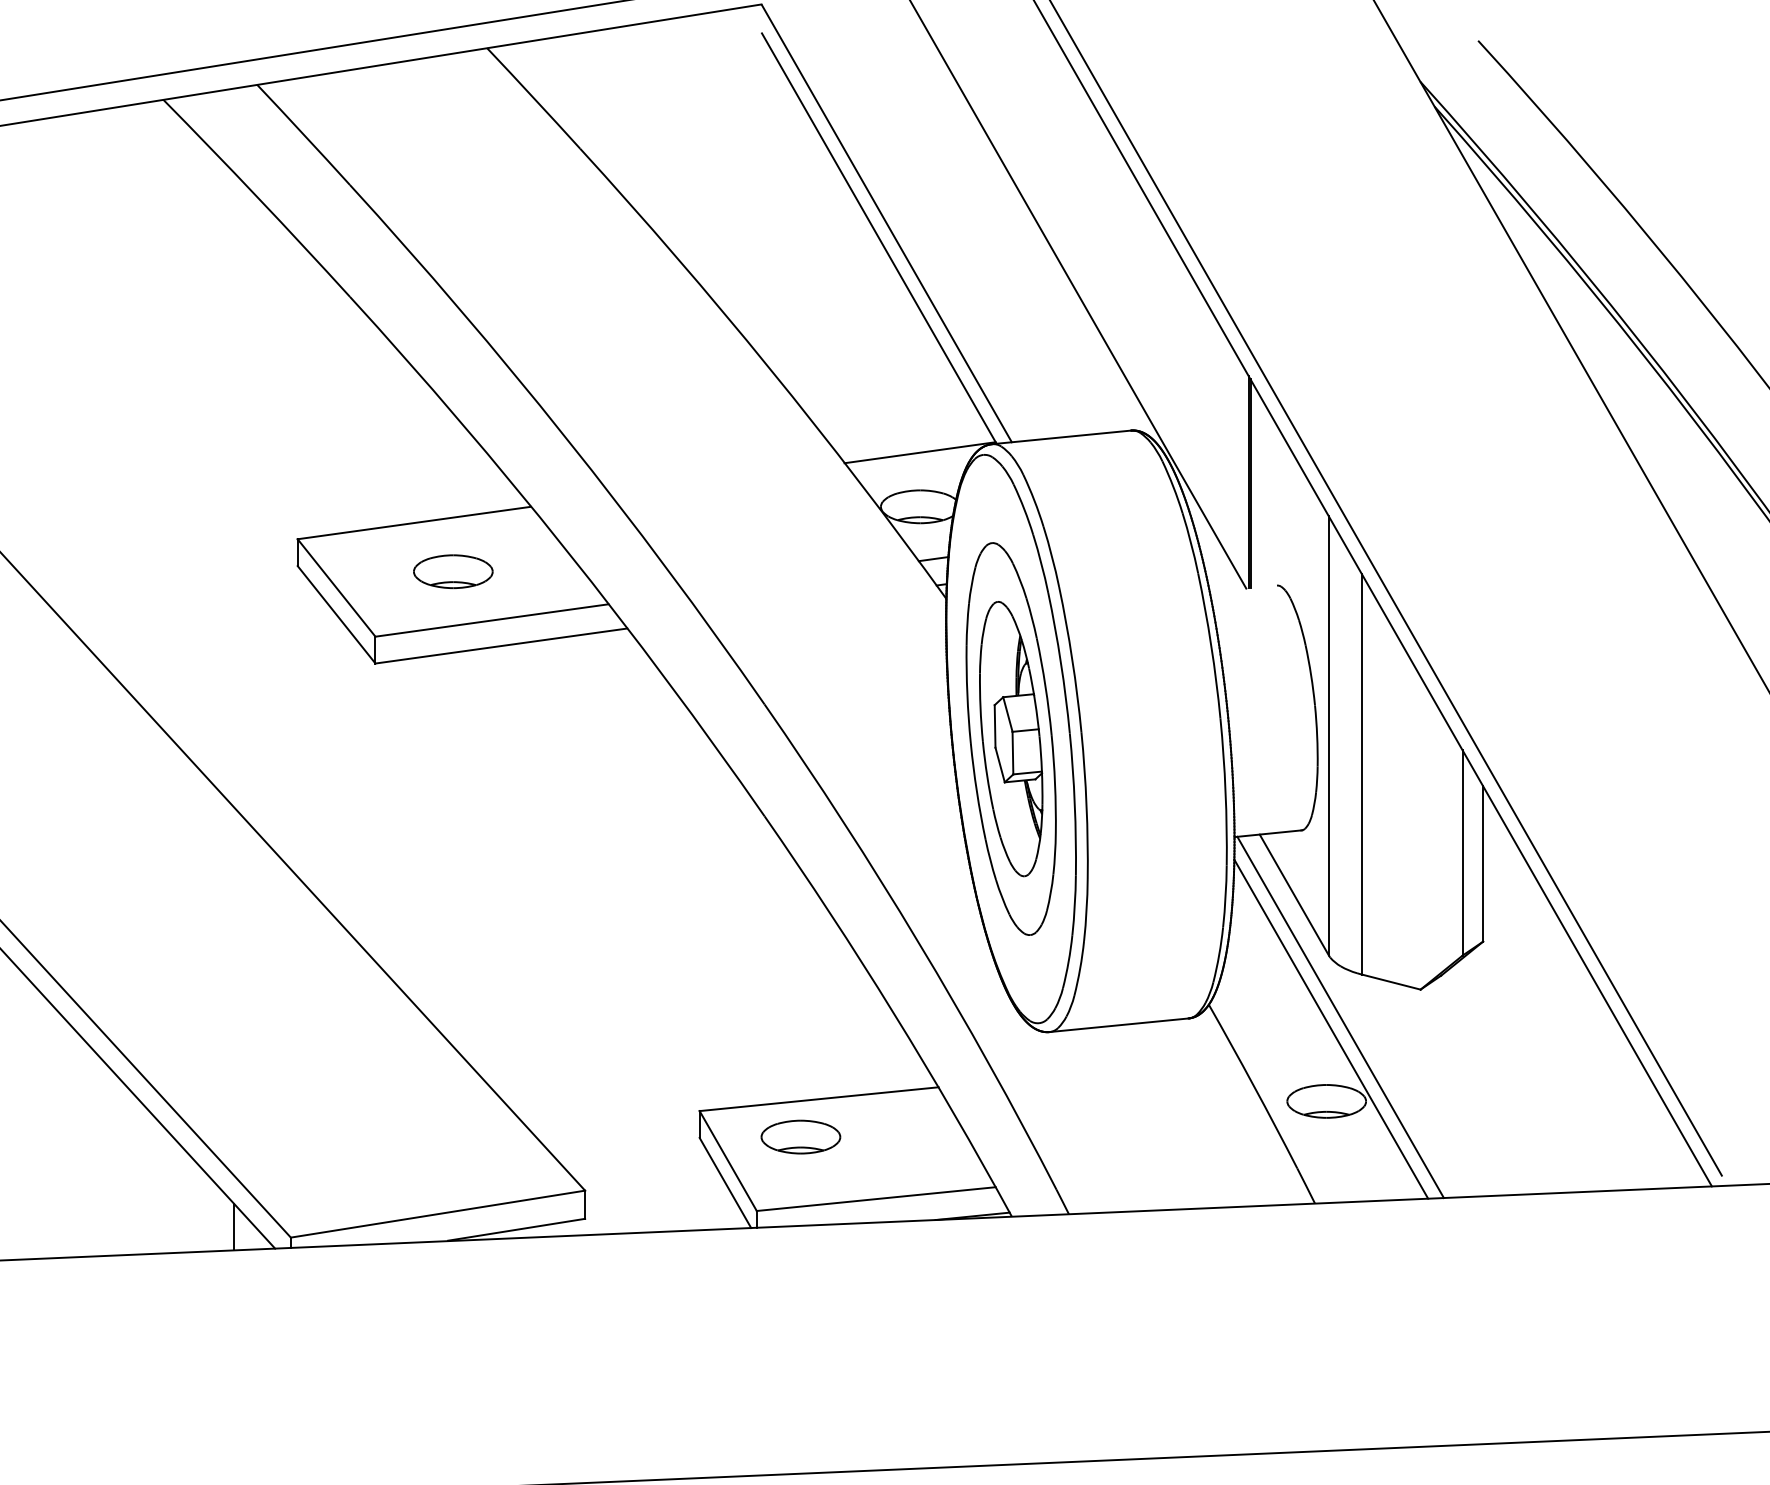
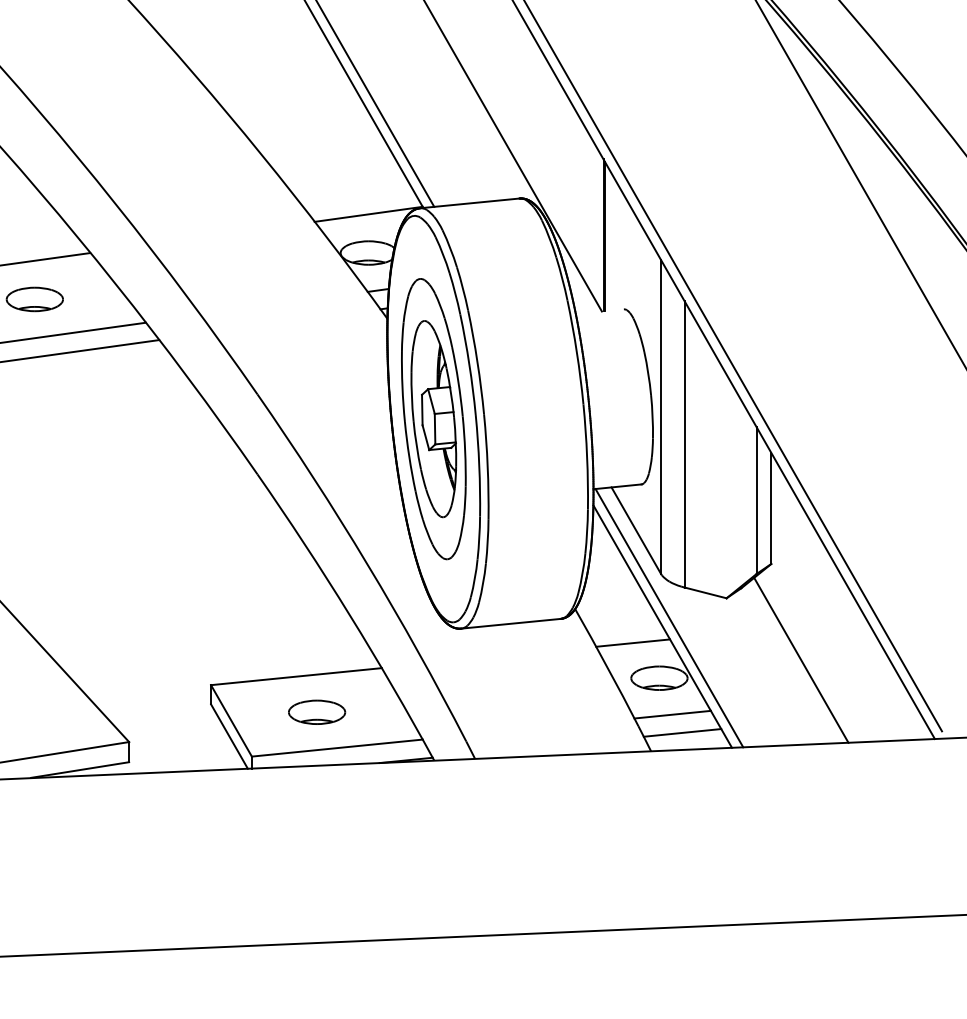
line: (1289, 1052) -> (632, 643), added
line: (1525, 1076) -> (801, 660), added
part: (800, 1136) -> (316, 711), moved
line: (1344, 1152) -> (672, 714), added
line: (1358, 1177) -> (682, 732), added

